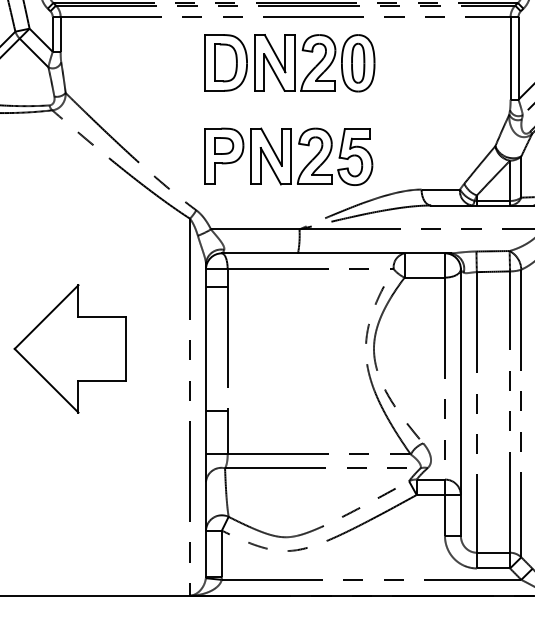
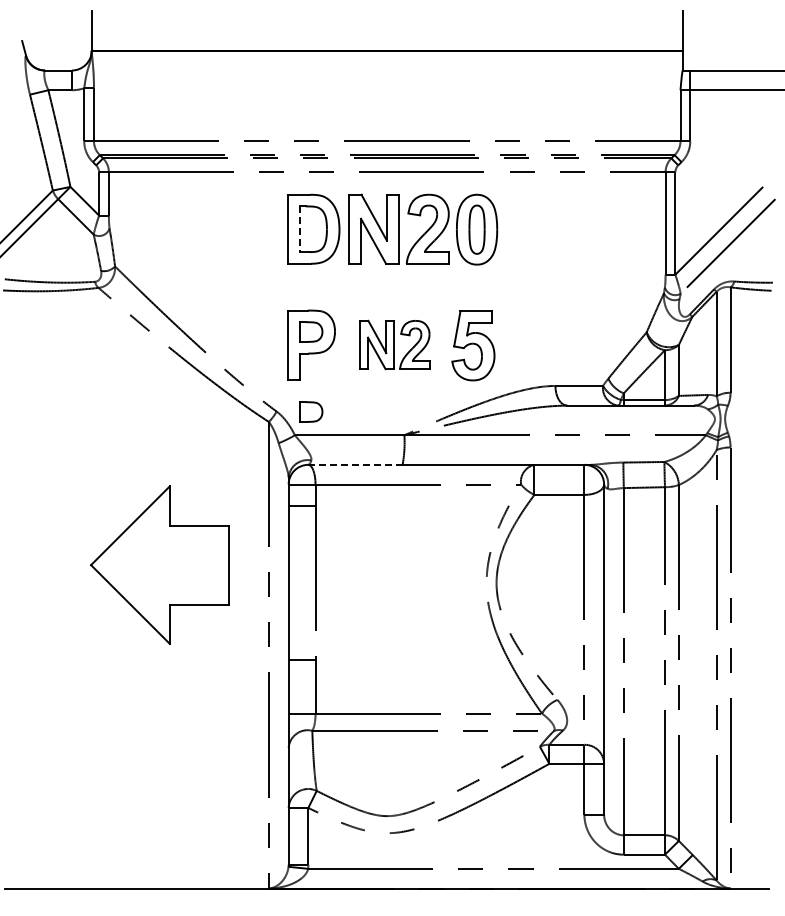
line: (215, 63) -> (300, 229), solid -> dashed
part: (291, 156) -> (394, 344), size x0.7
part: (224, 210) -> (311, 411), added
line: (259, 253) -> (354, 464), solid -> dashed
part: (70, 348) -> (159, 564), moved

